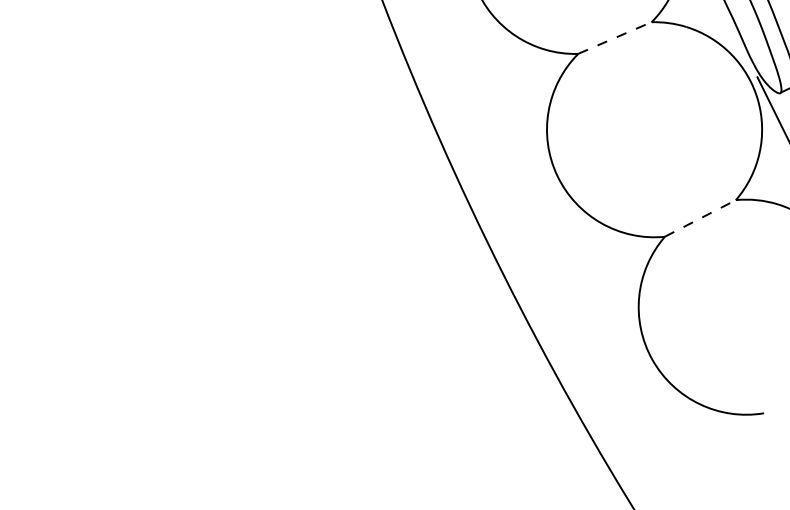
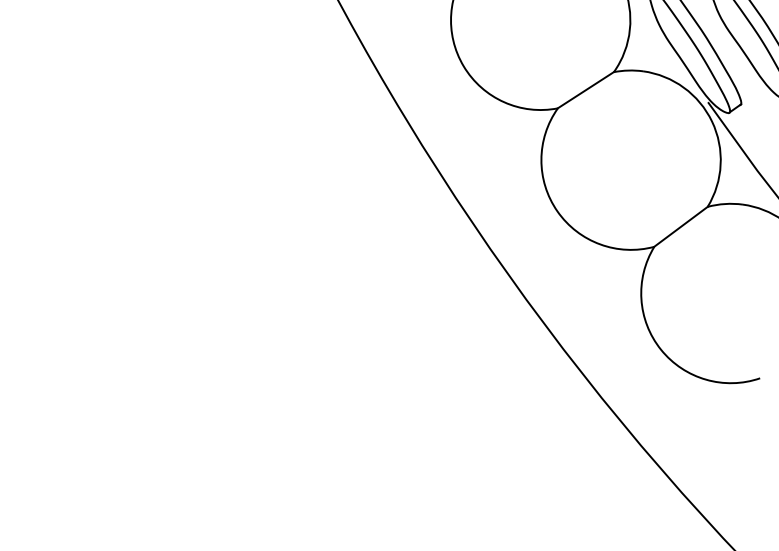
line: (615, 37) -> (586, 89), dashed -> solid
line: (701, 218) -> (681, 226), dashed -> solid

